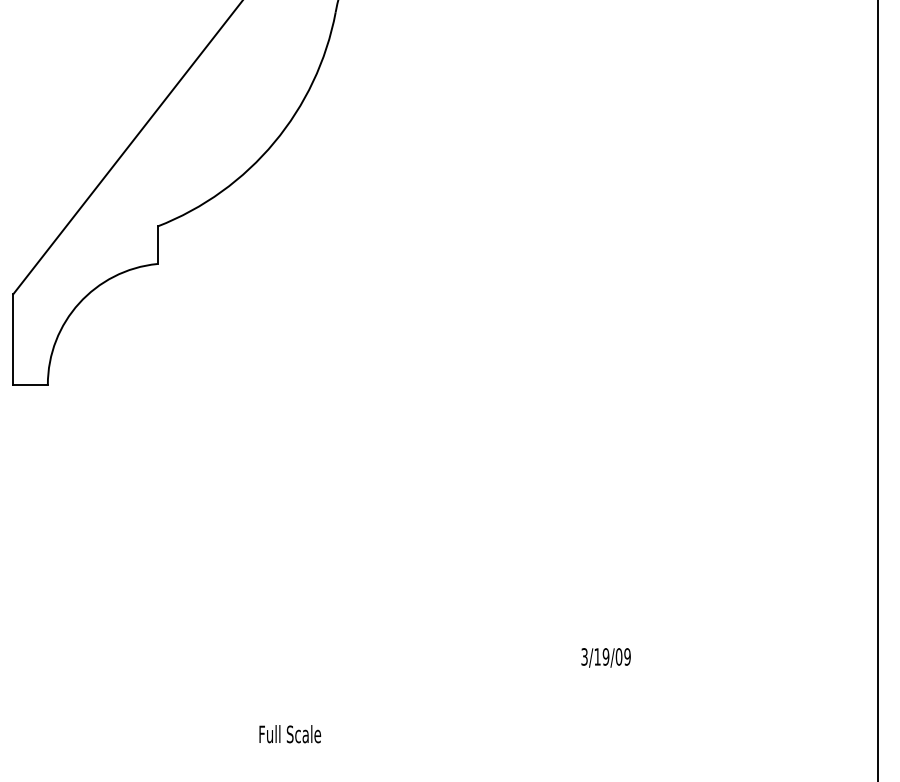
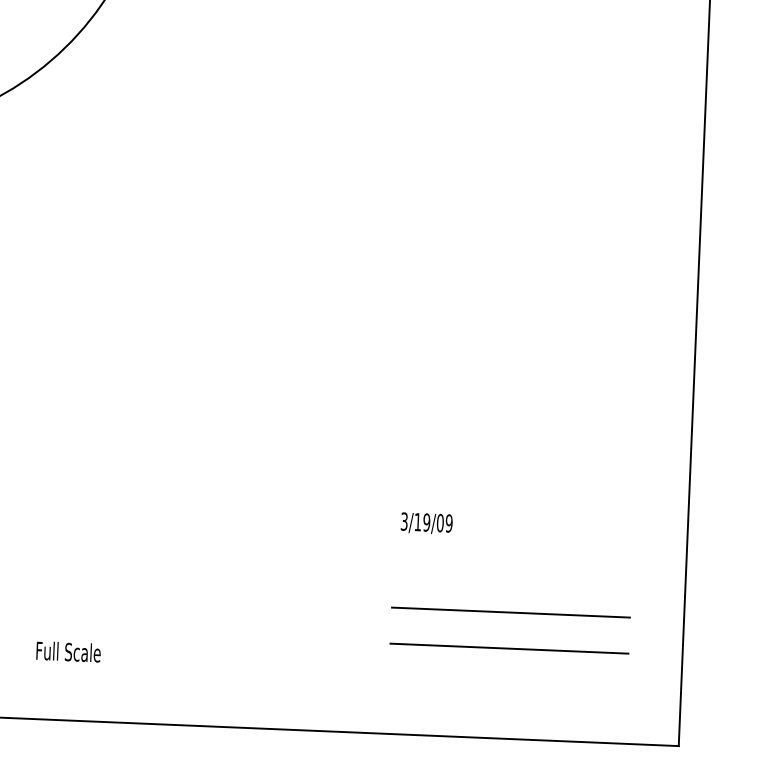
text: (605, 657) -> (426, 523), moved
line: (712, 678) -> (511, 612), added
line: (712, 713) -> (509, 648), added

